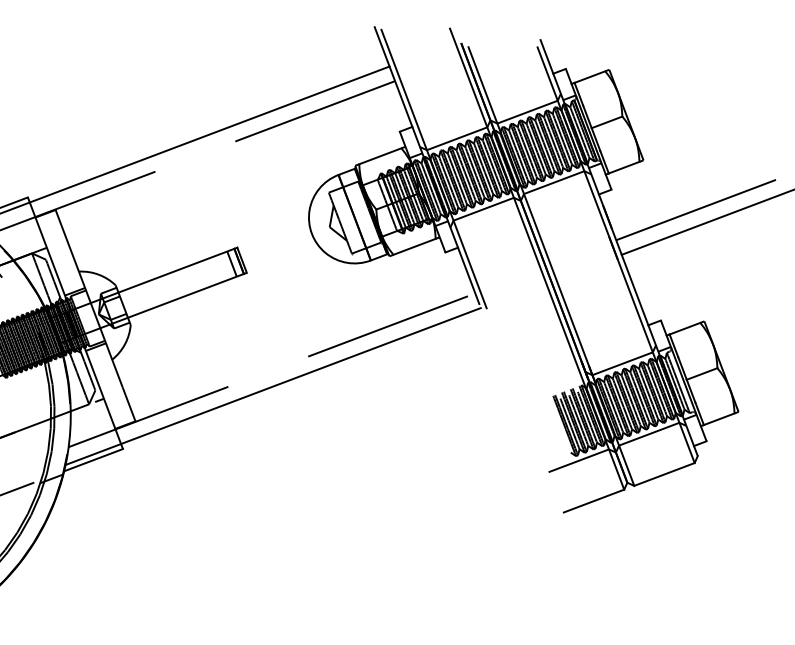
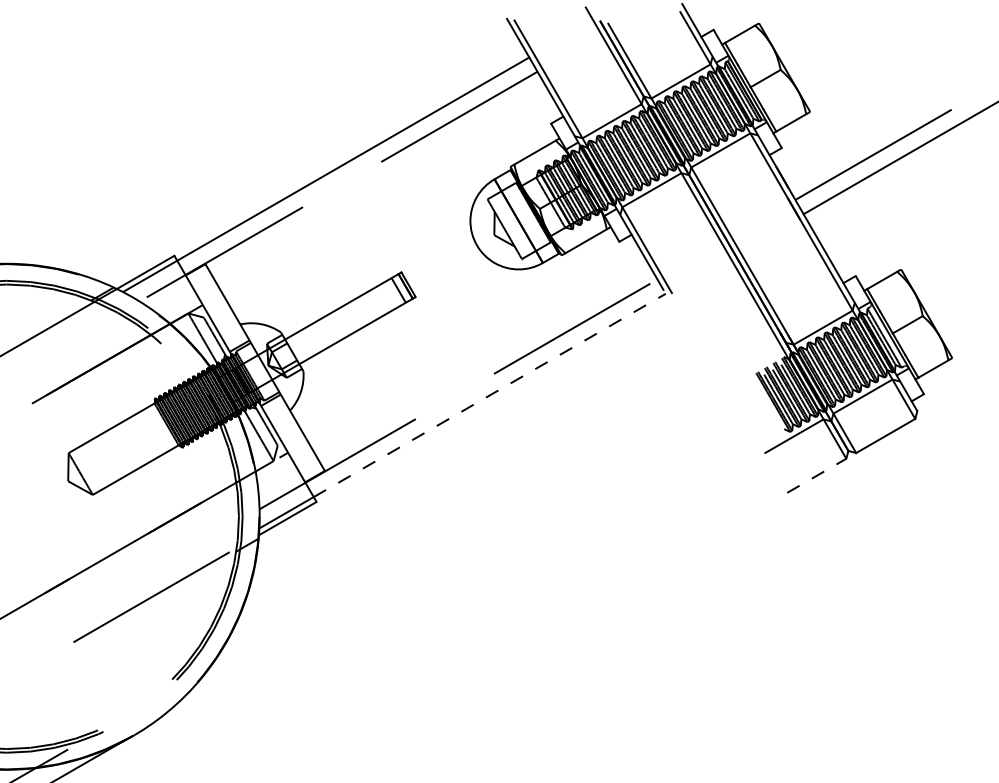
line: (301, 376) -> (490, 395), solid -> dashed
line: (594, 500) -> (817, 475), solid -> dashed

